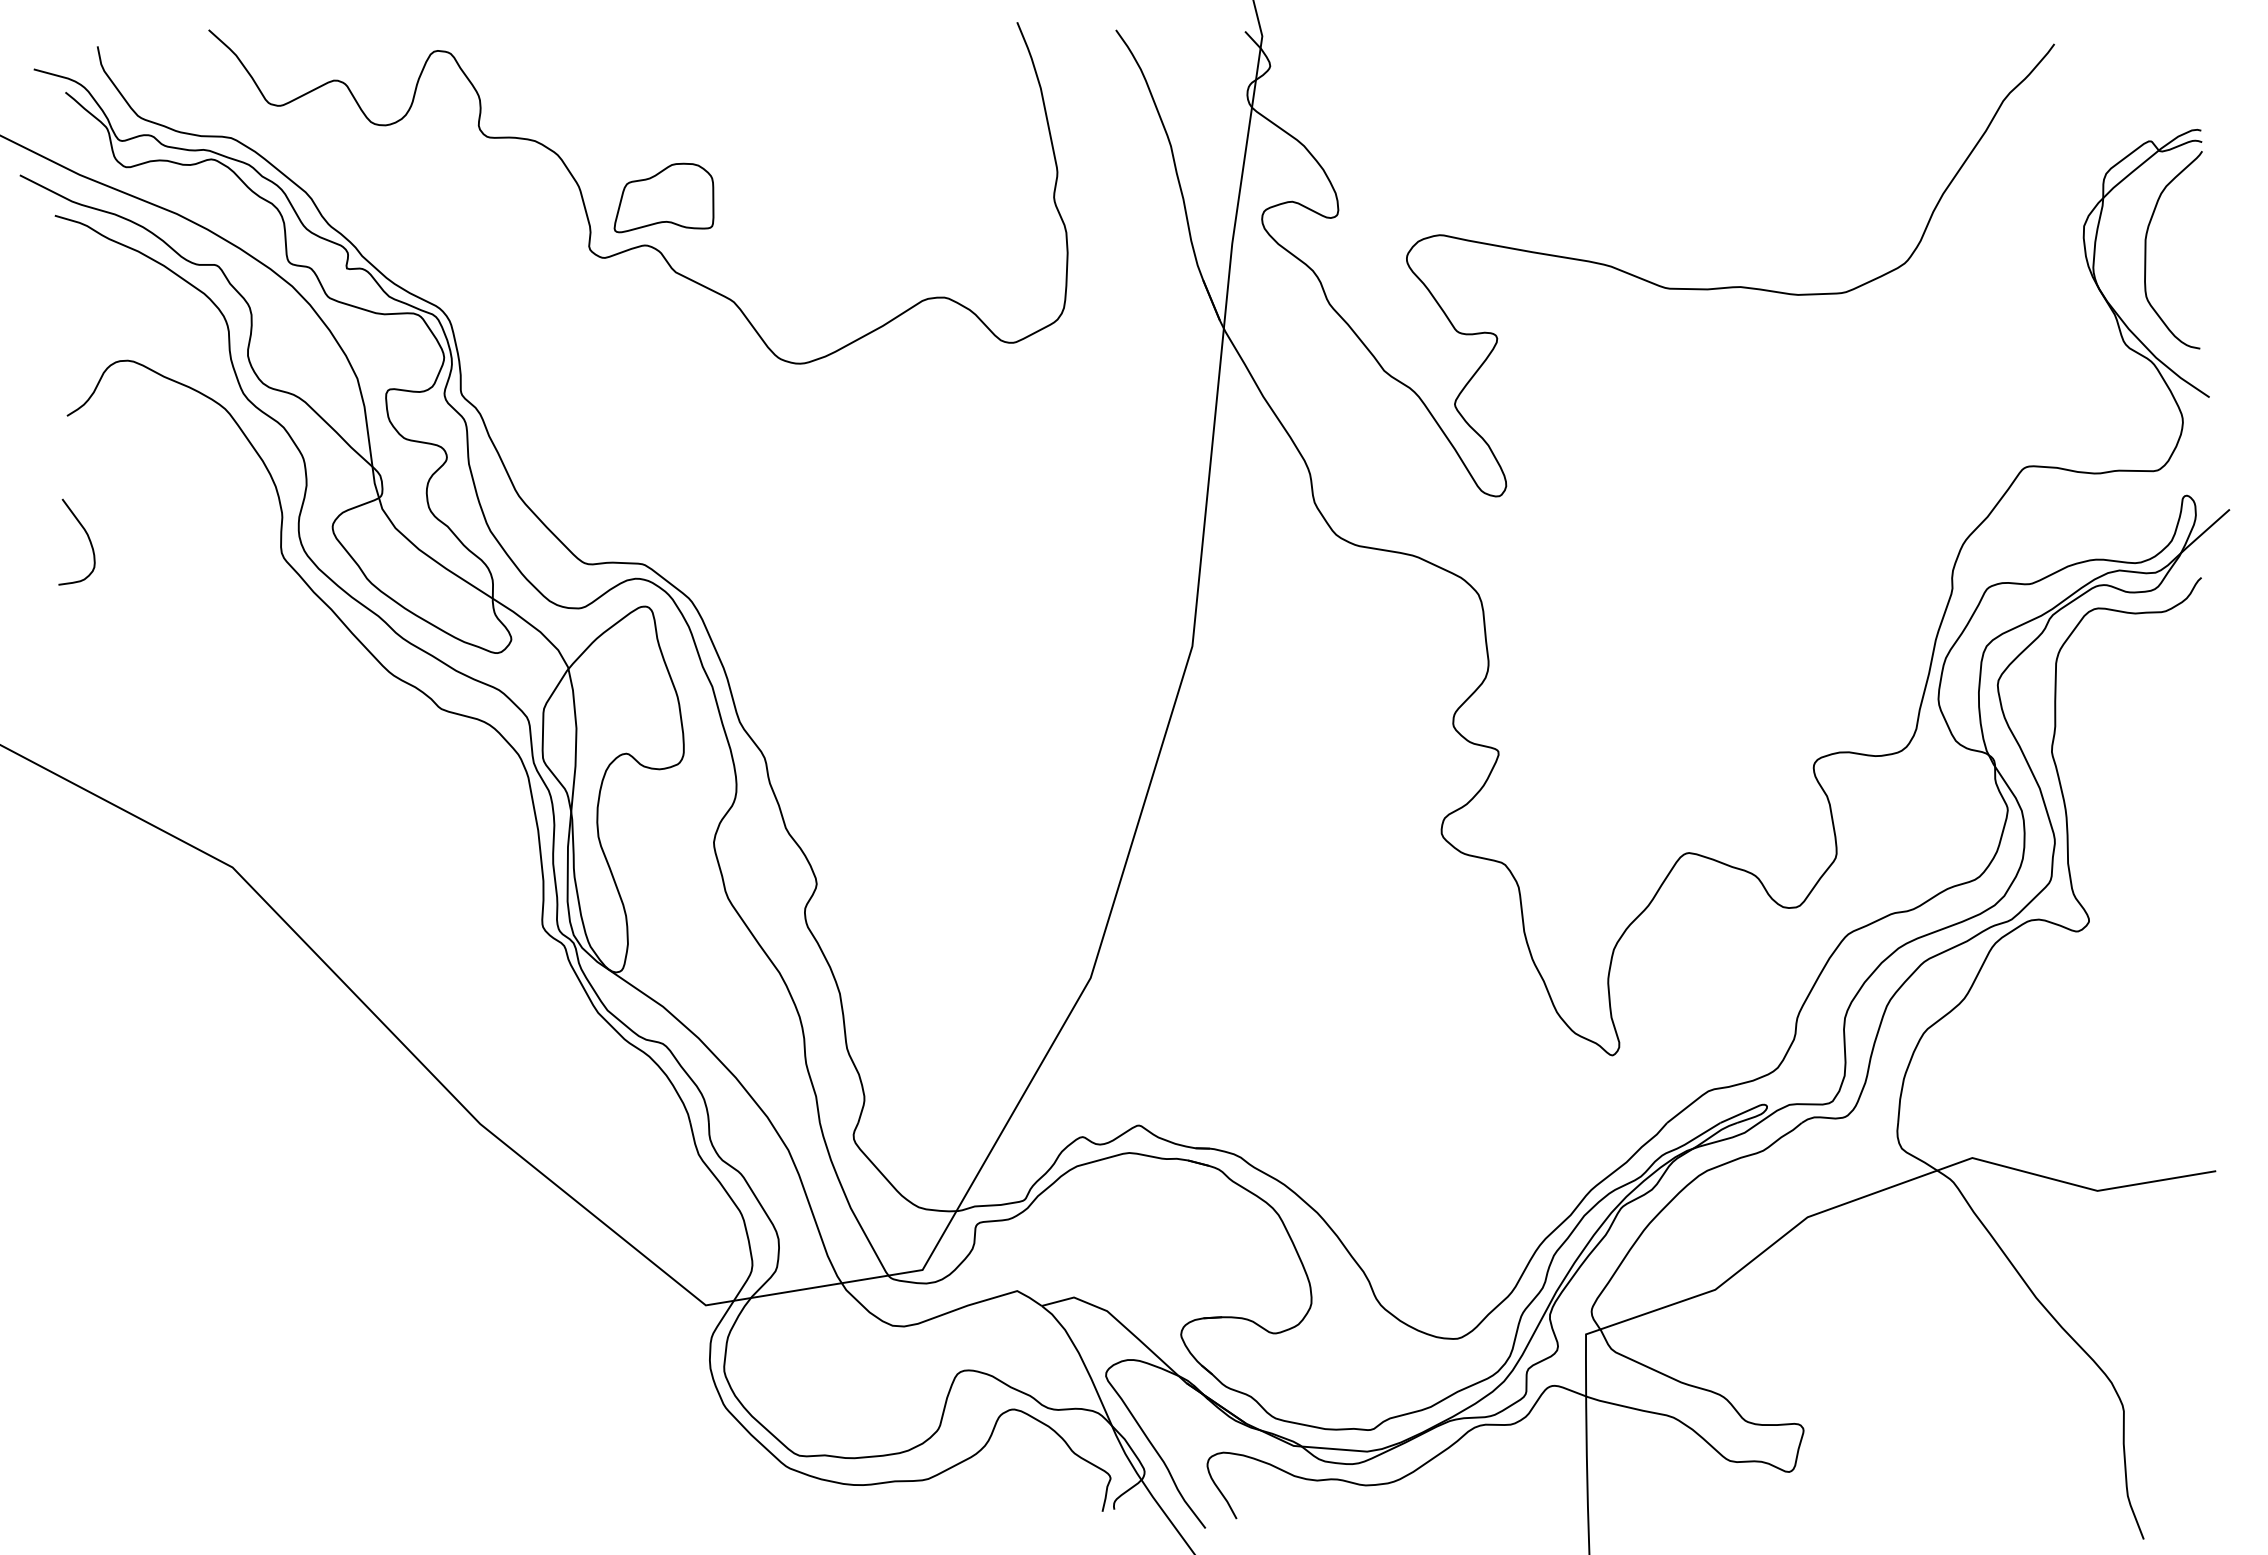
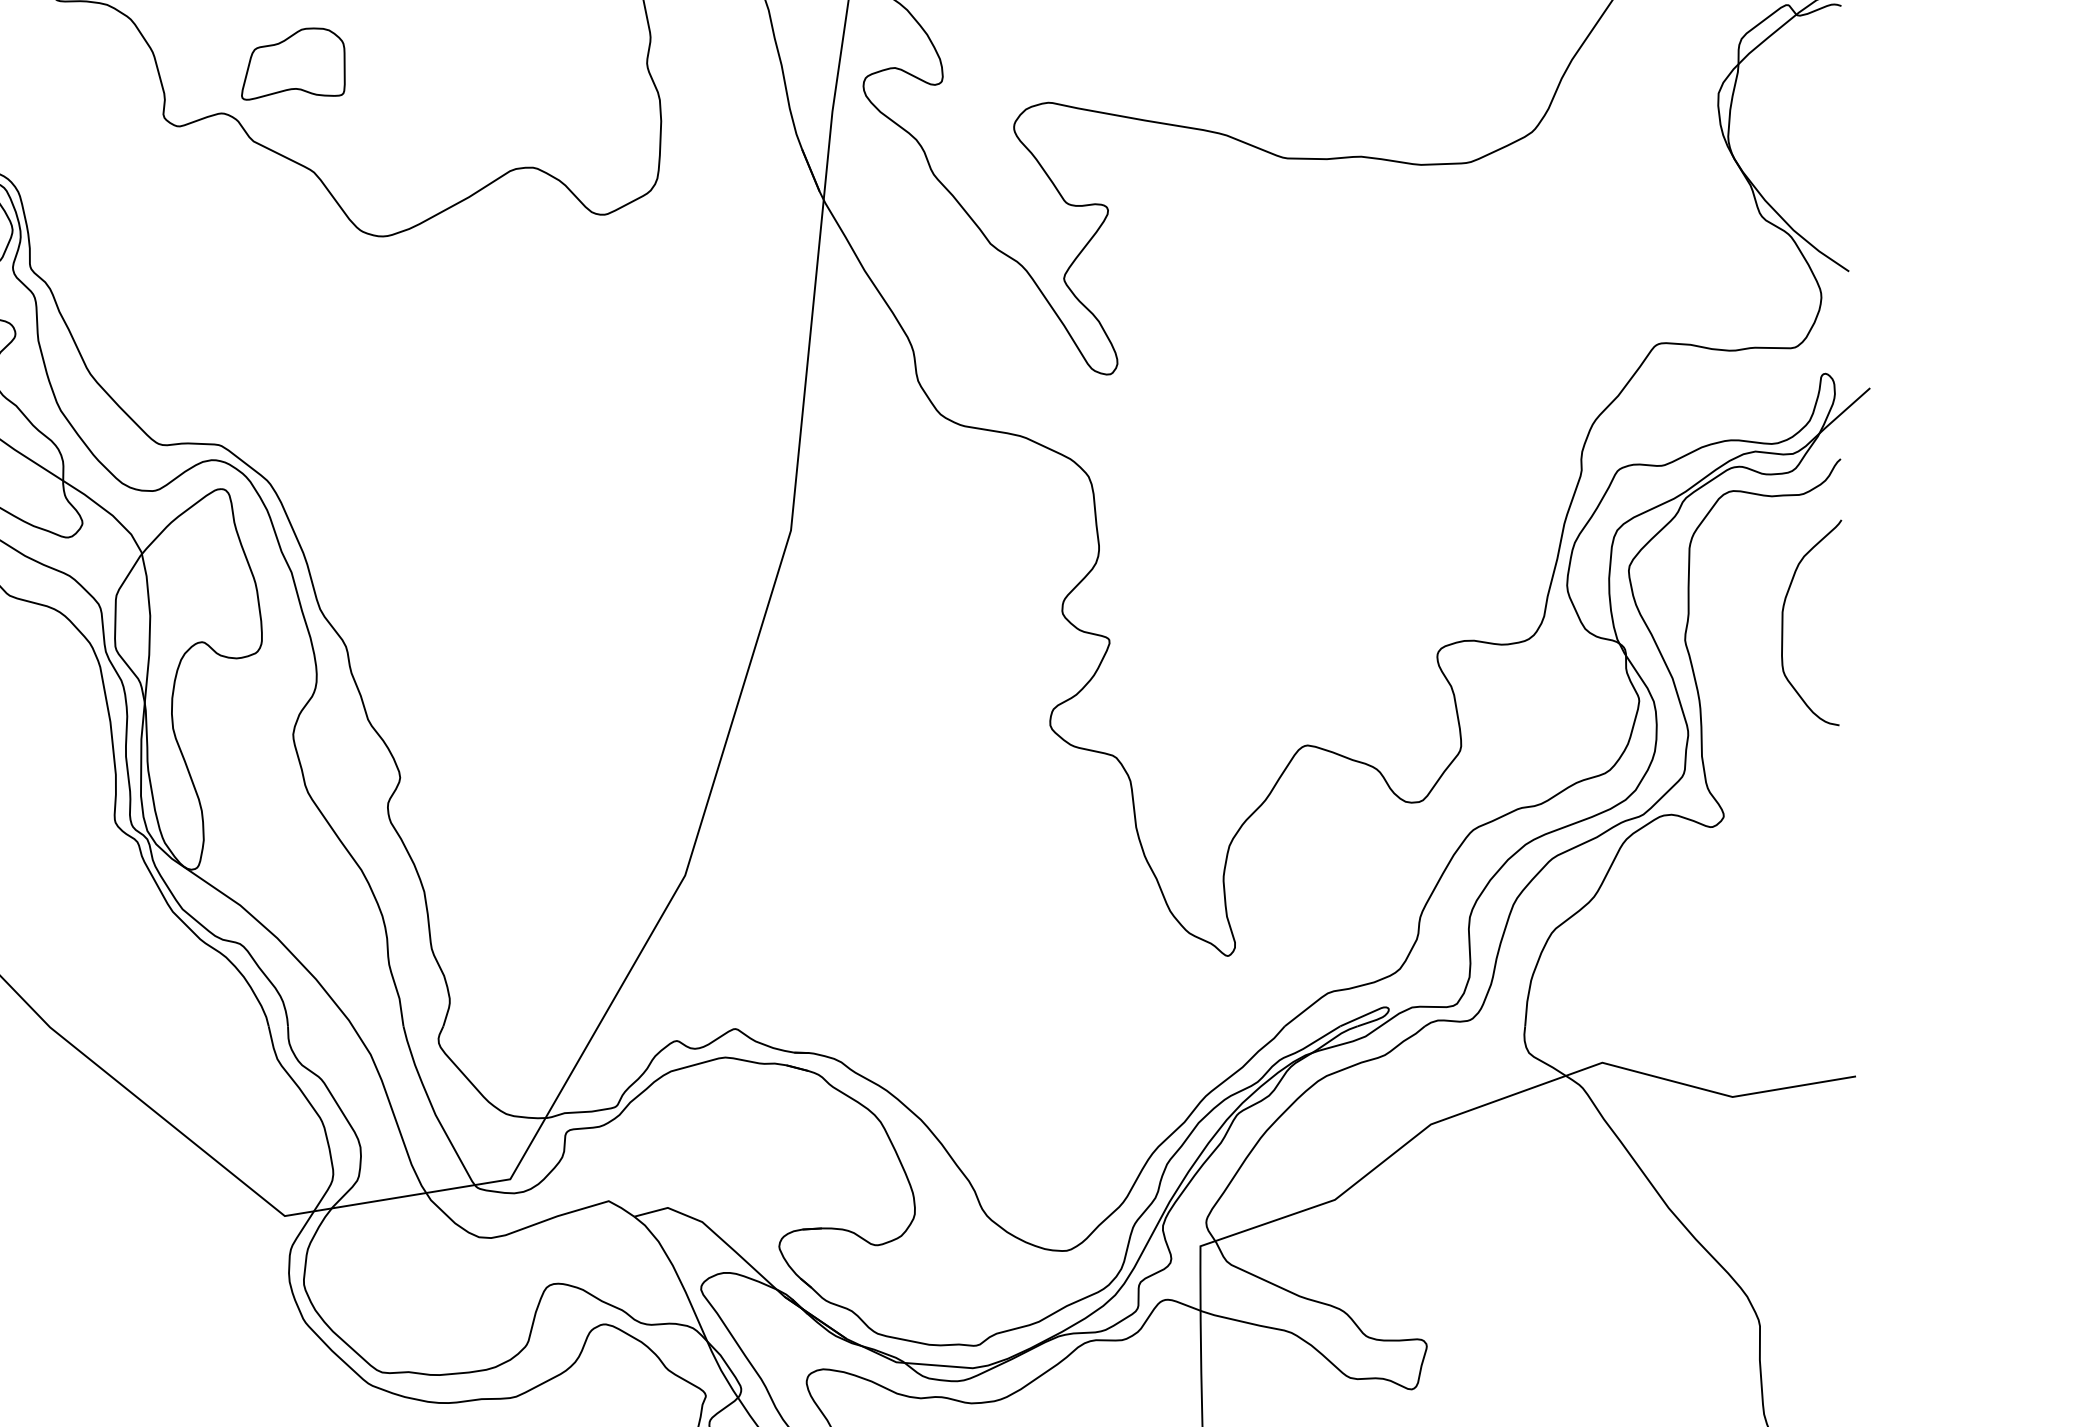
part: (663, 197) -> (292, 63), moved
curve: (2146, 250) -> (1783, 623), moved

